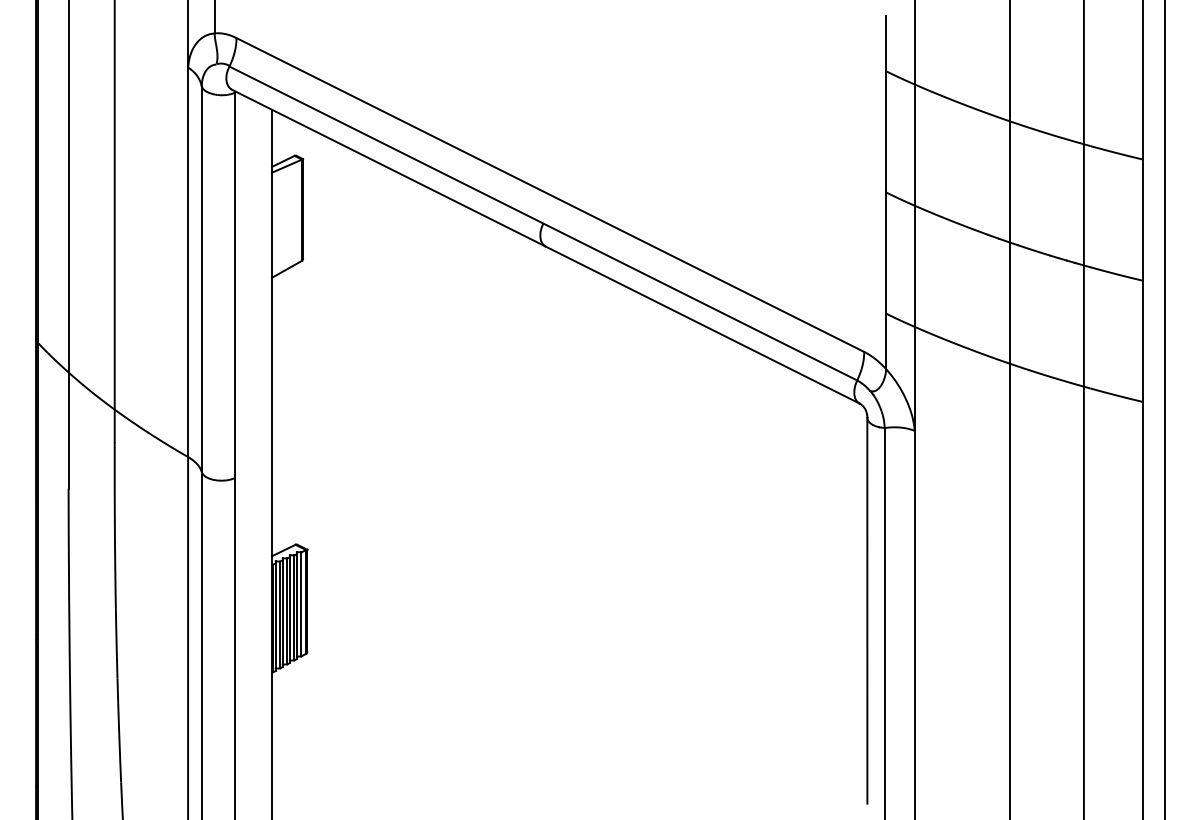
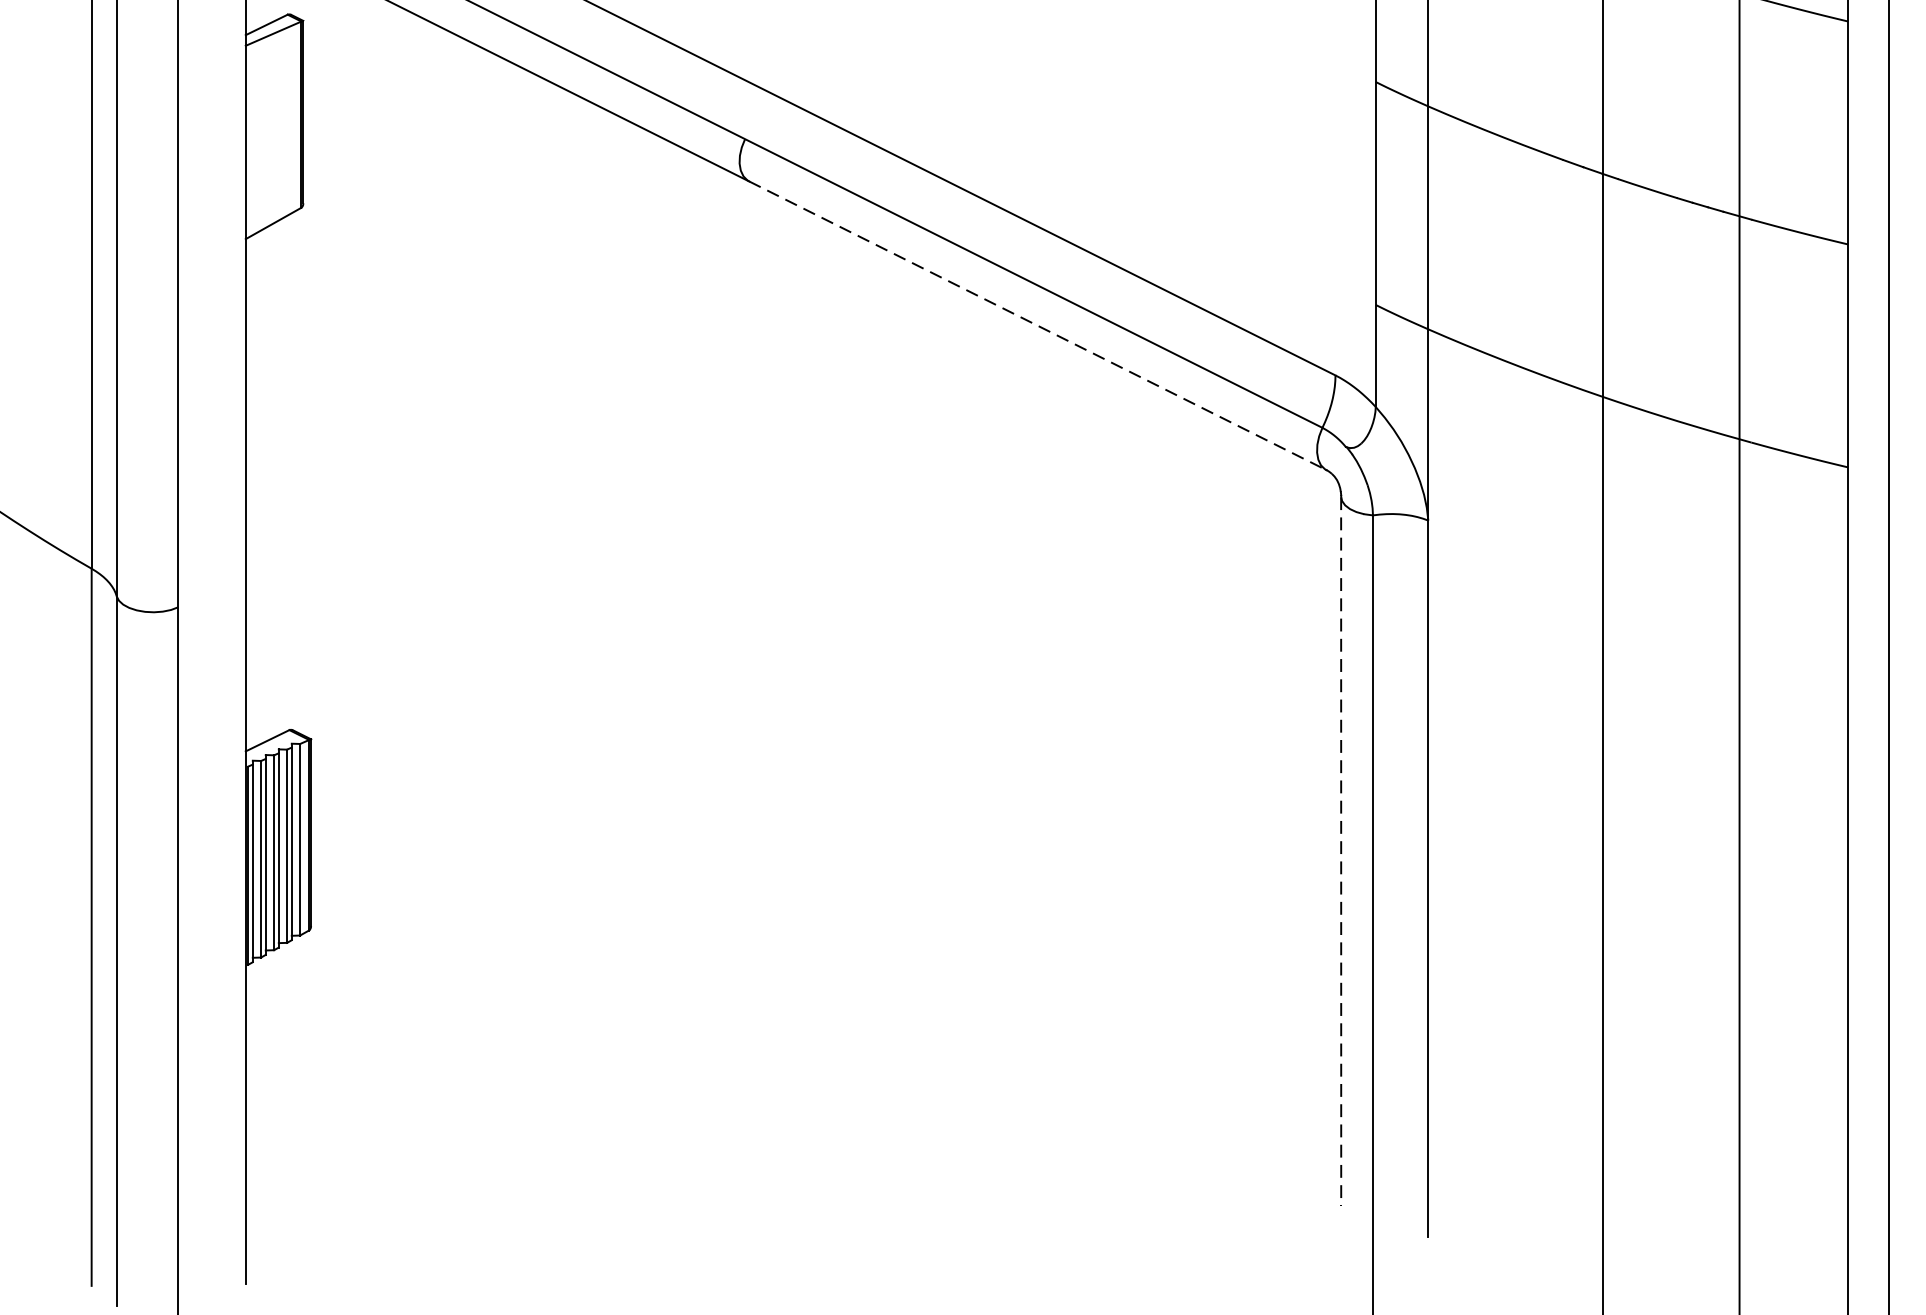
line: (702, 325) -> (1037, 326), solid -> dashed
line: (867, 610) -> (1341, 851), solid -> dashed

